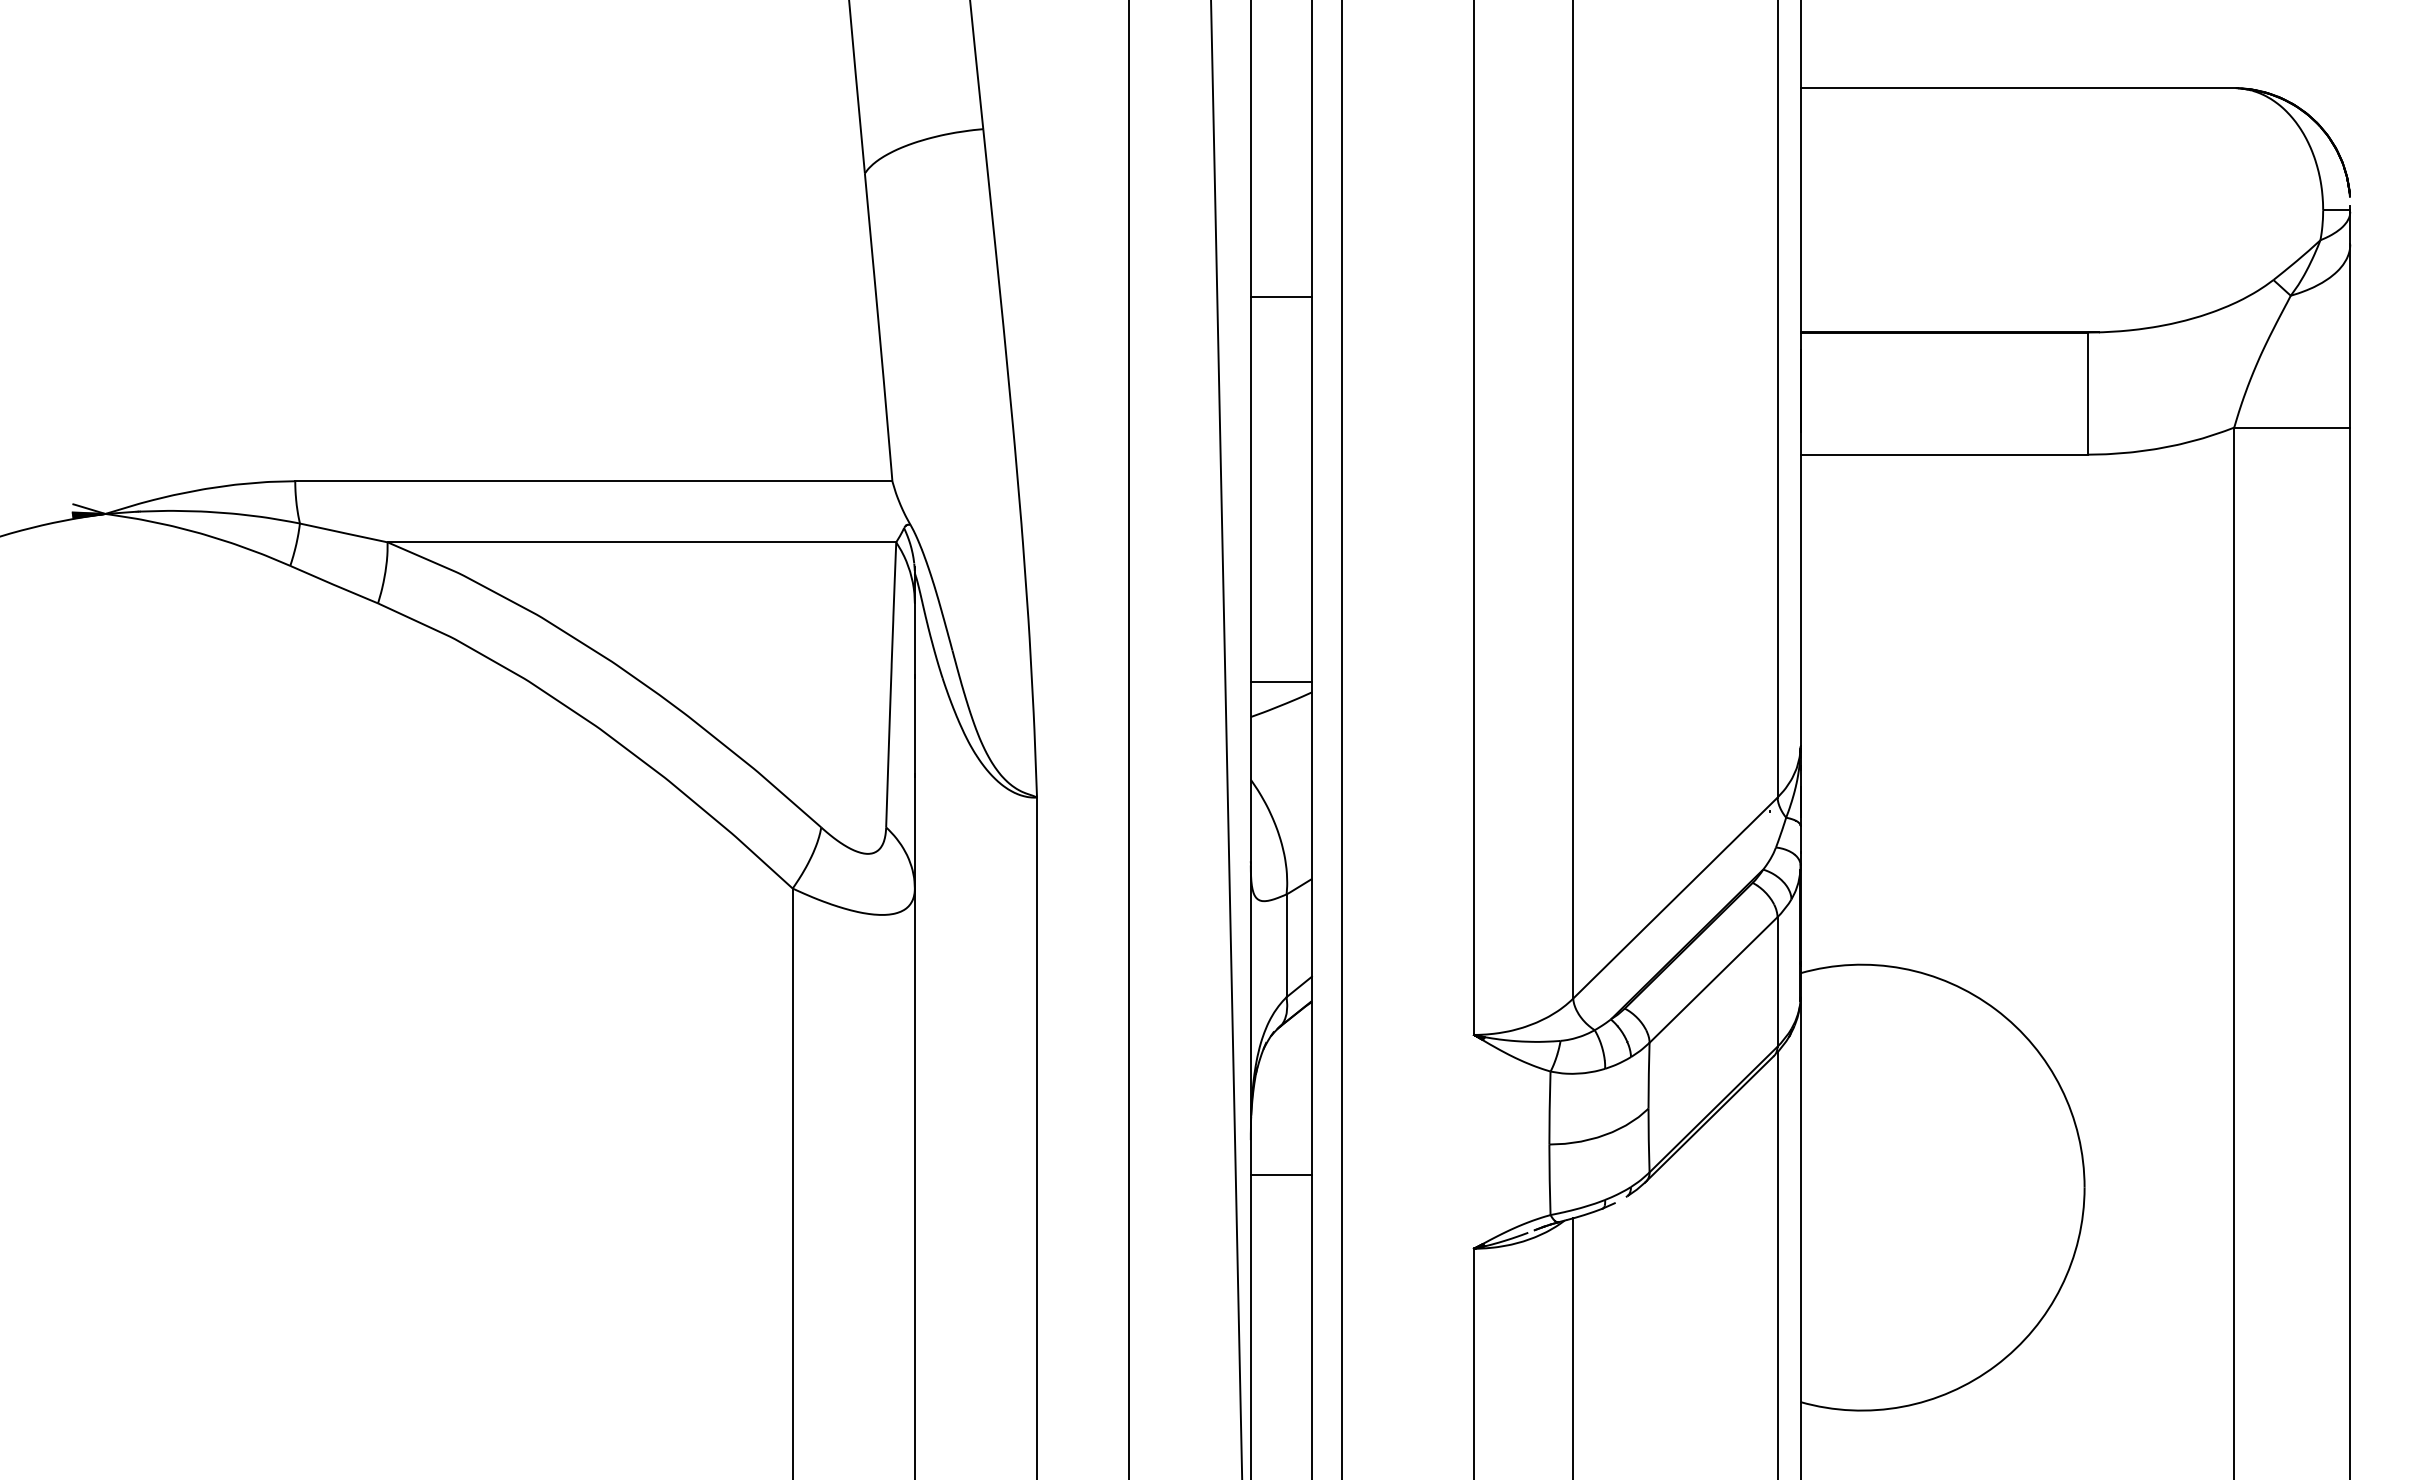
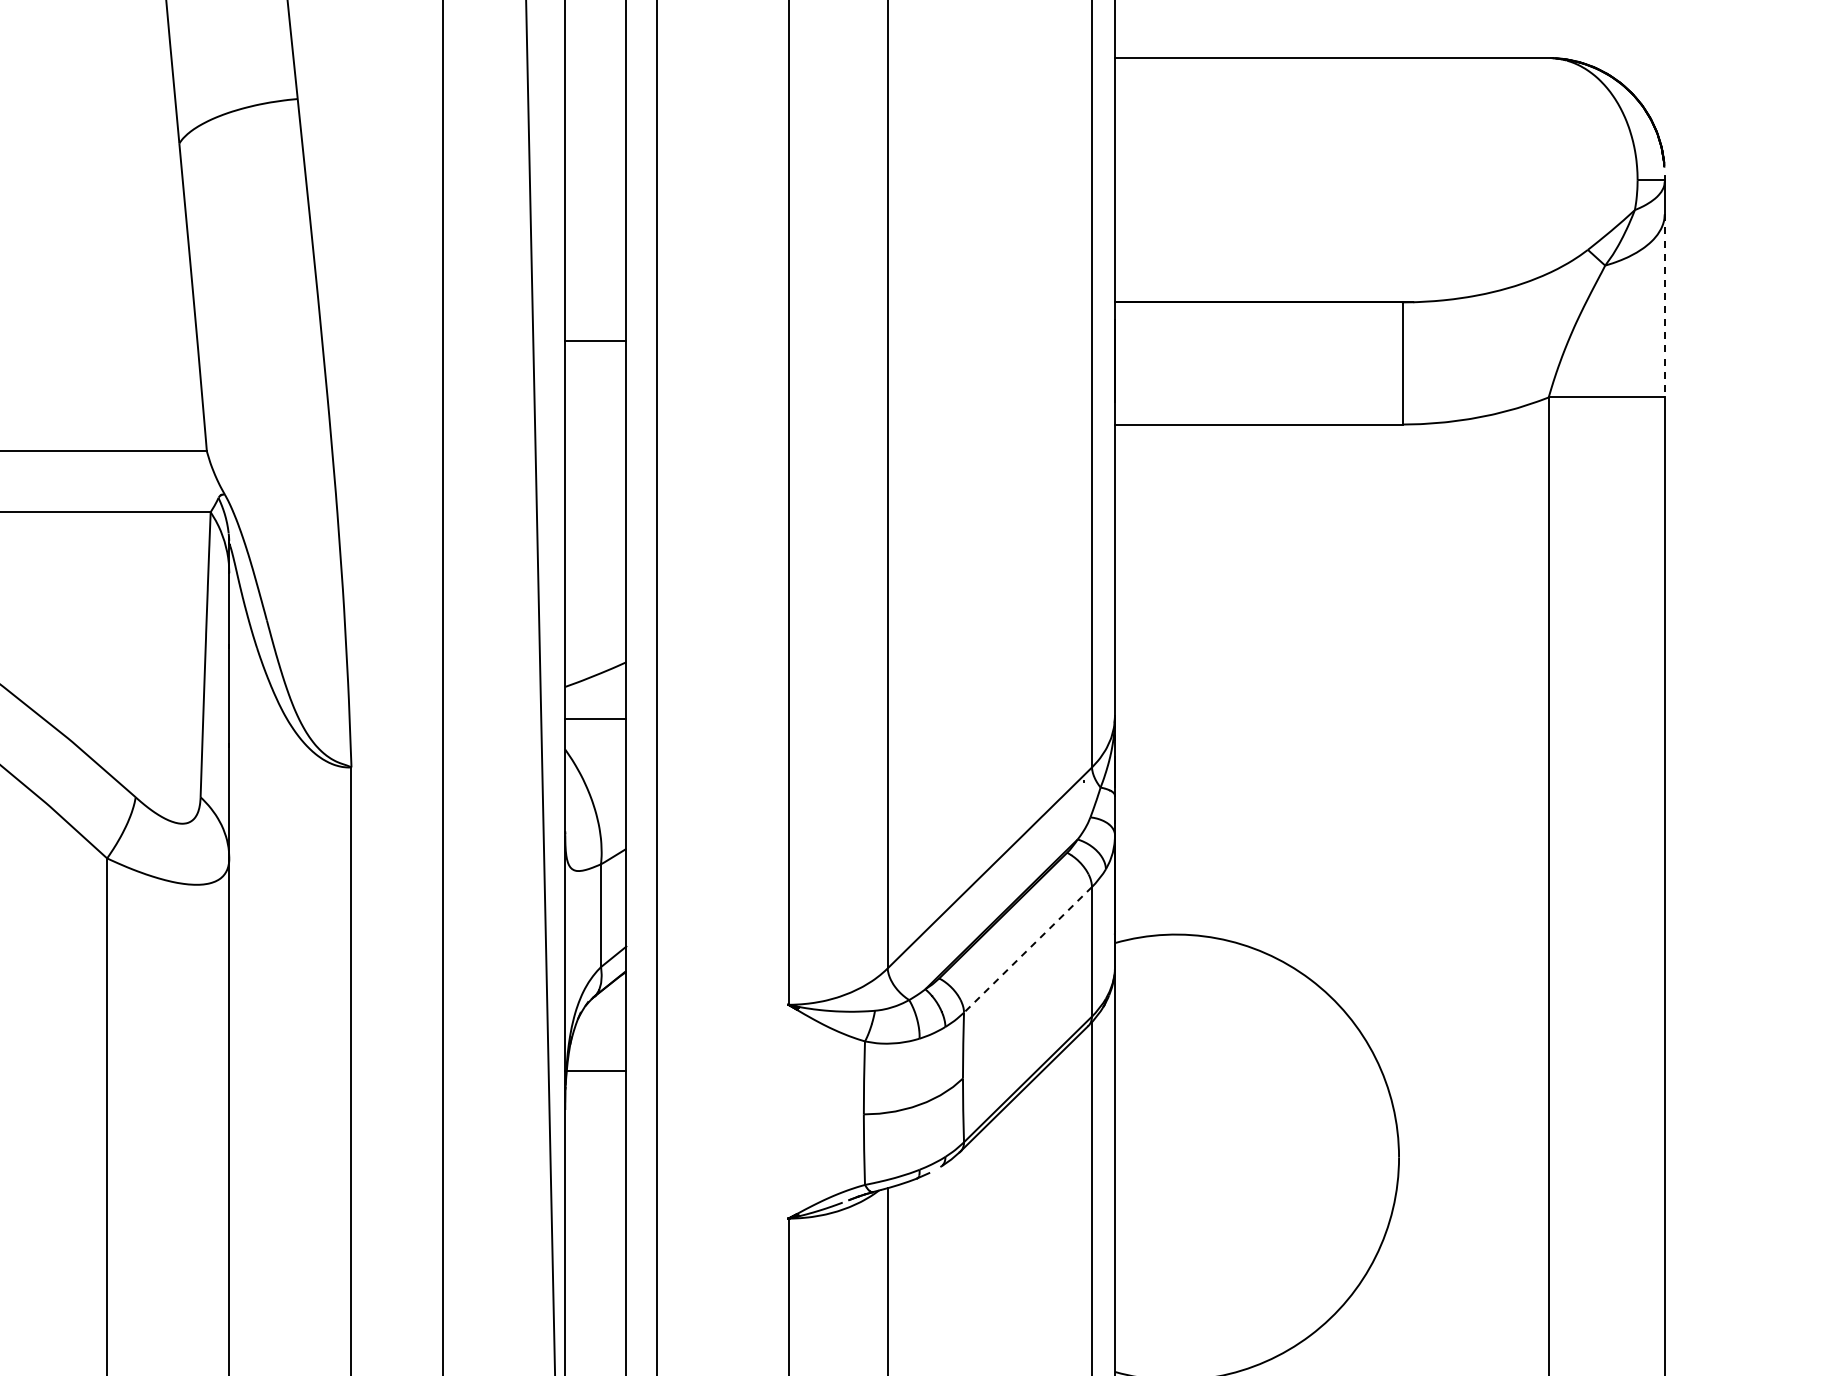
line: (1280, 296) -> (594, 341), moved
line: (2350, 336) -> (1664, 306), solid -> dashed
line: (1280, 681) -> (594, 718), moved
line: (1713, 980) -> (1027, 950), solid -> dashed
line: (1280, 1174) -> (594, 1070), moved

